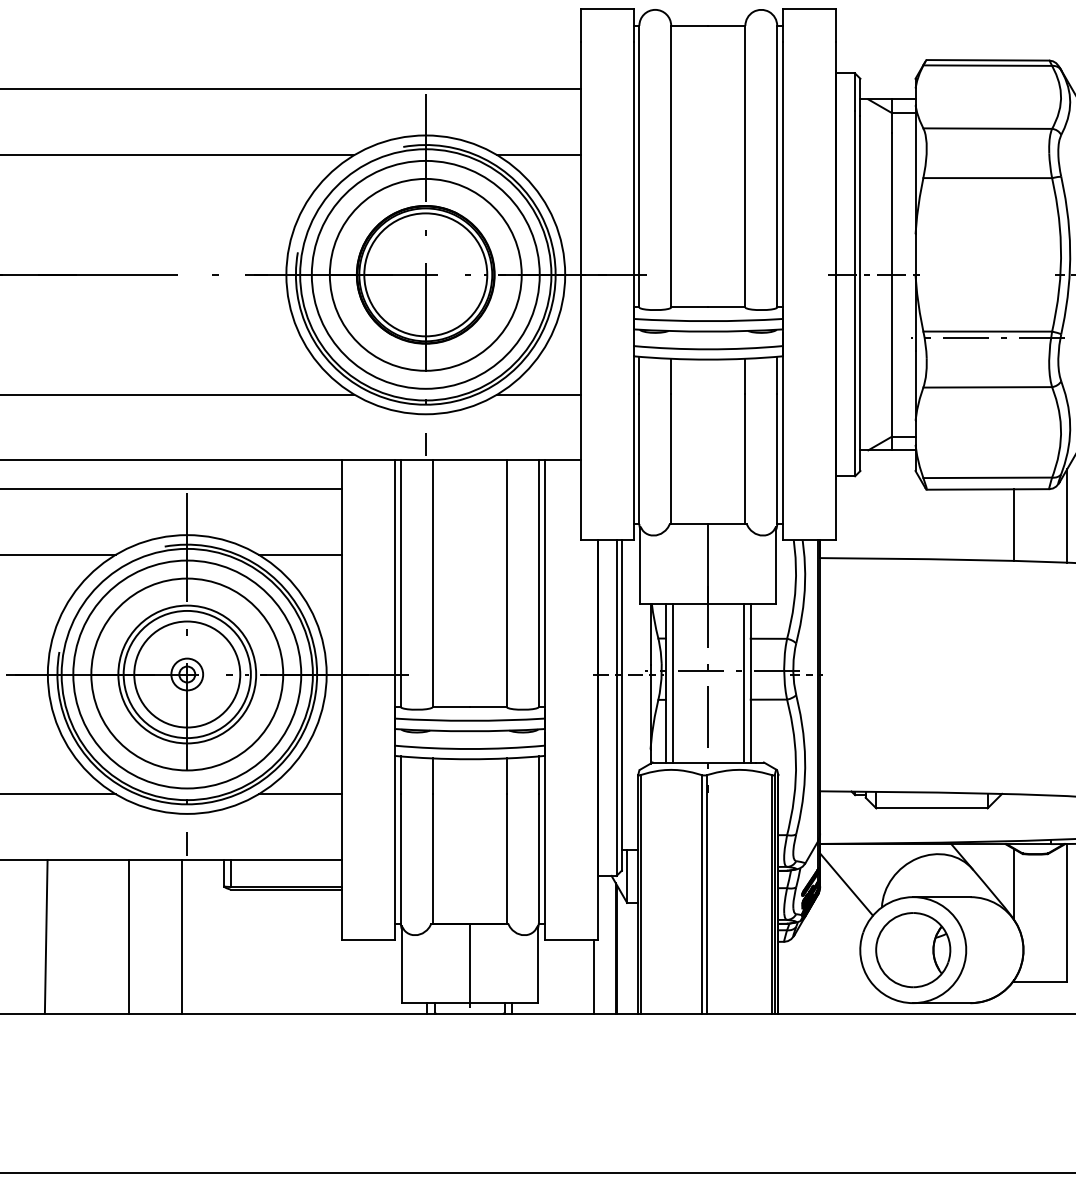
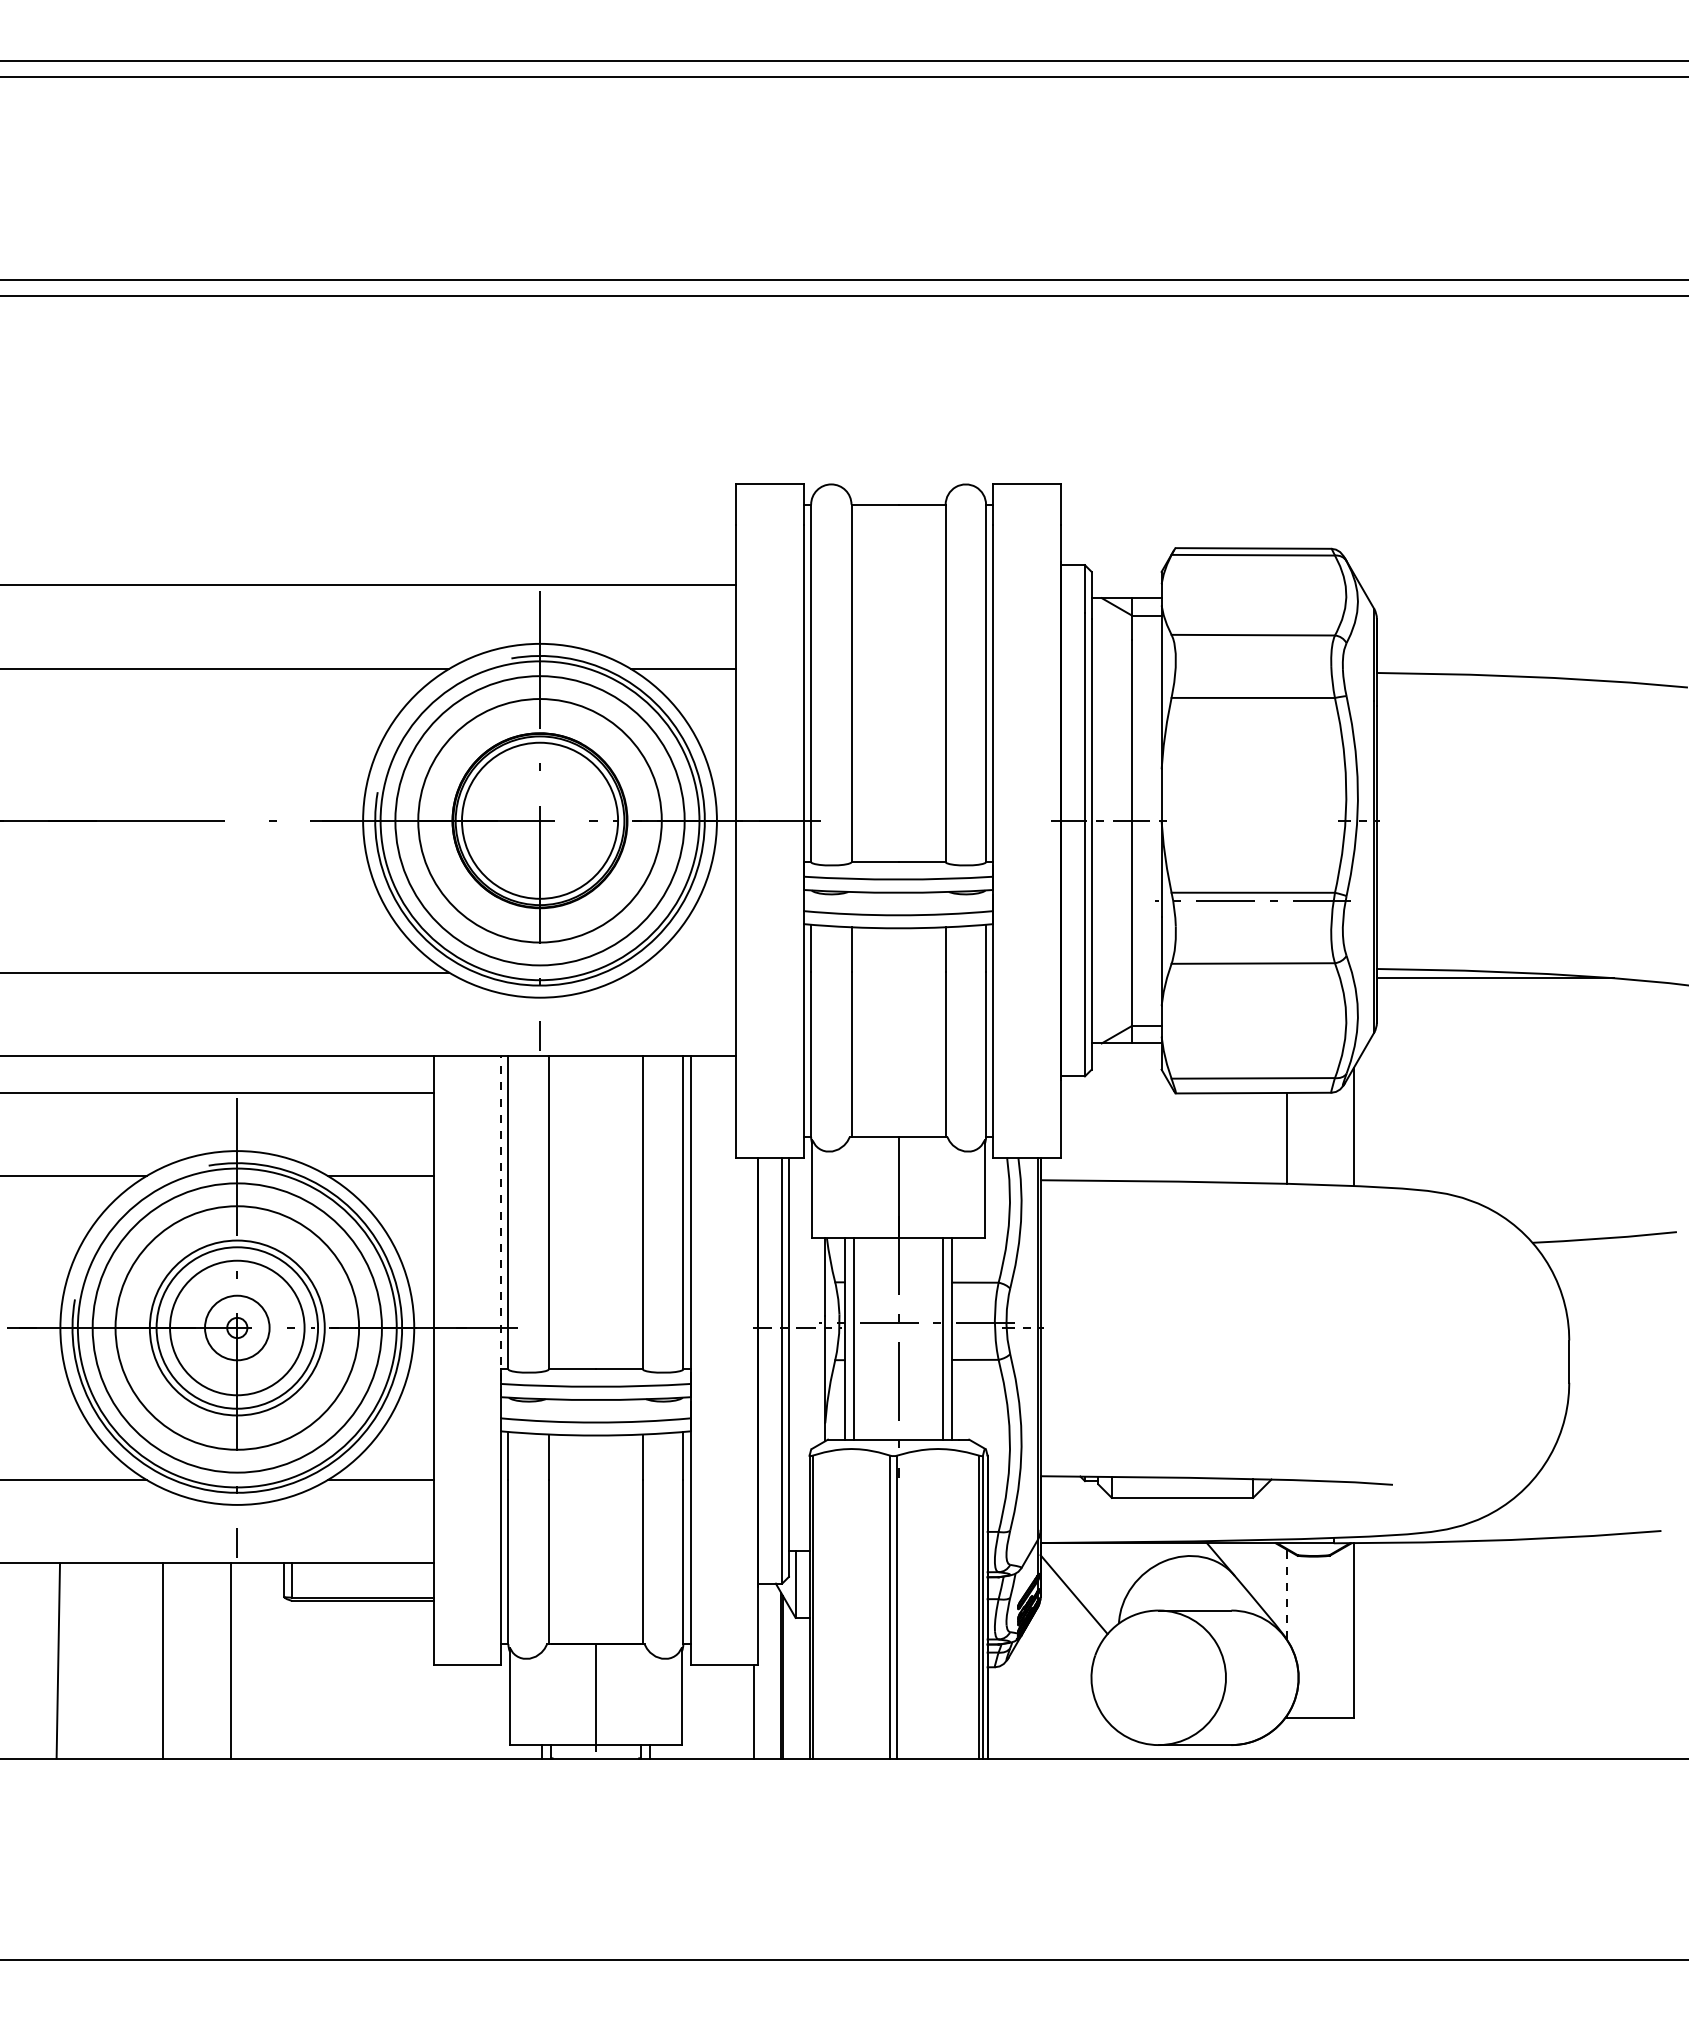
line: (538, 394) -> (683, 972), removed
line: (395, 594) -> (501, 1226), solid -> dashed
circle: (187, 674) -> (237, 1327), size x1.6
line: (1013, 884) -> (1286, 1594), solid -> dashed
part: (913, 949) -> (1158, 1677), removed

